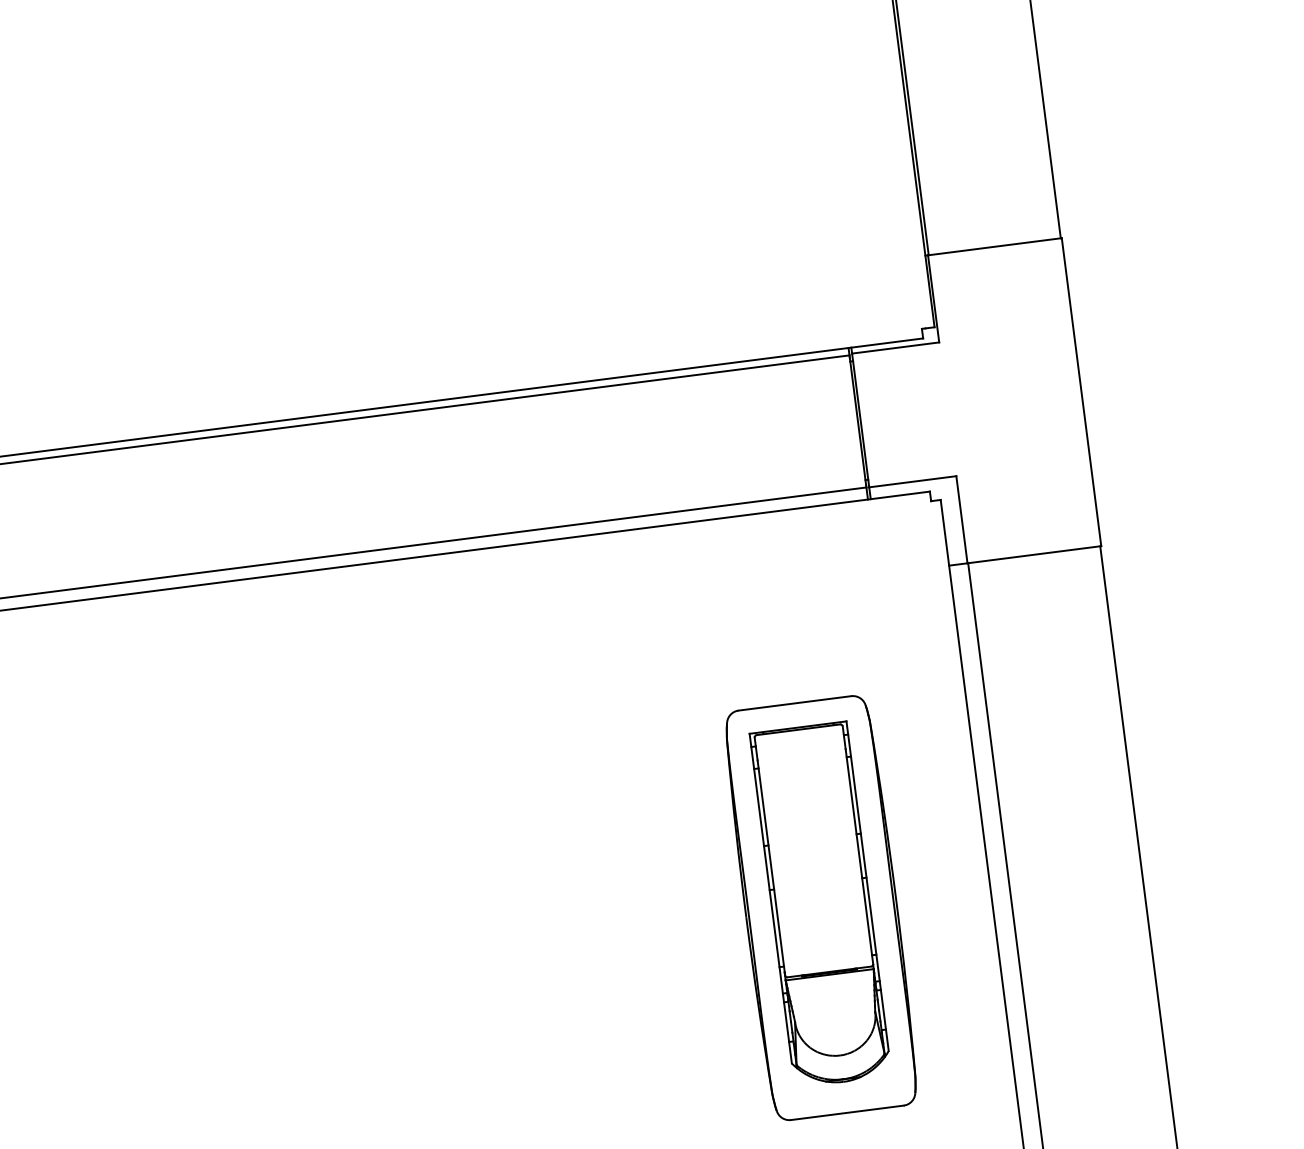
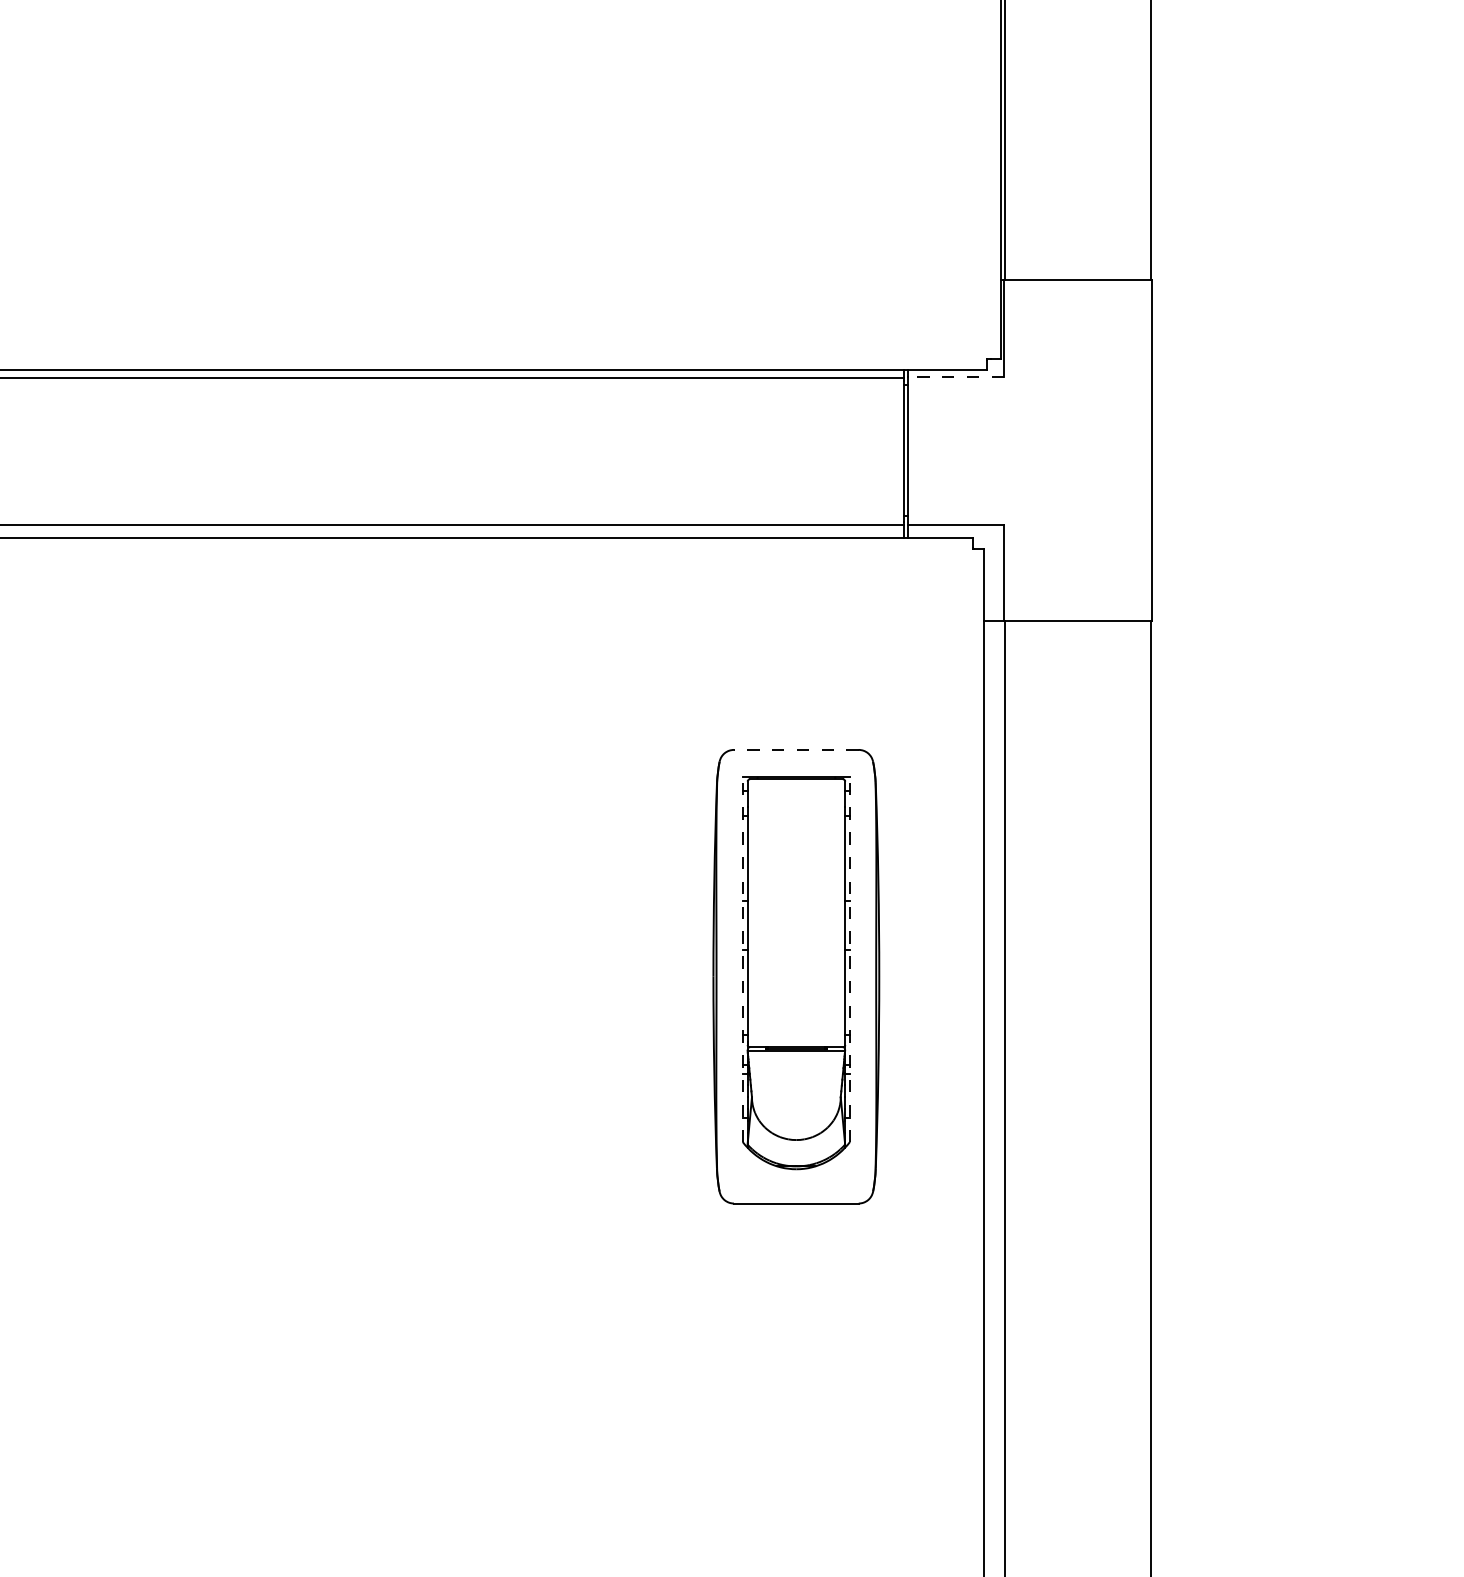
line: (895, 347) -> (955, 376), solid -> dashed
line: (794, 703) -> (795, 749), solid -> dashed
line: (868, 886) -> (850, 959), solid -> dashed
line: (770, 898) -> (742, 959), solid -> dashed

